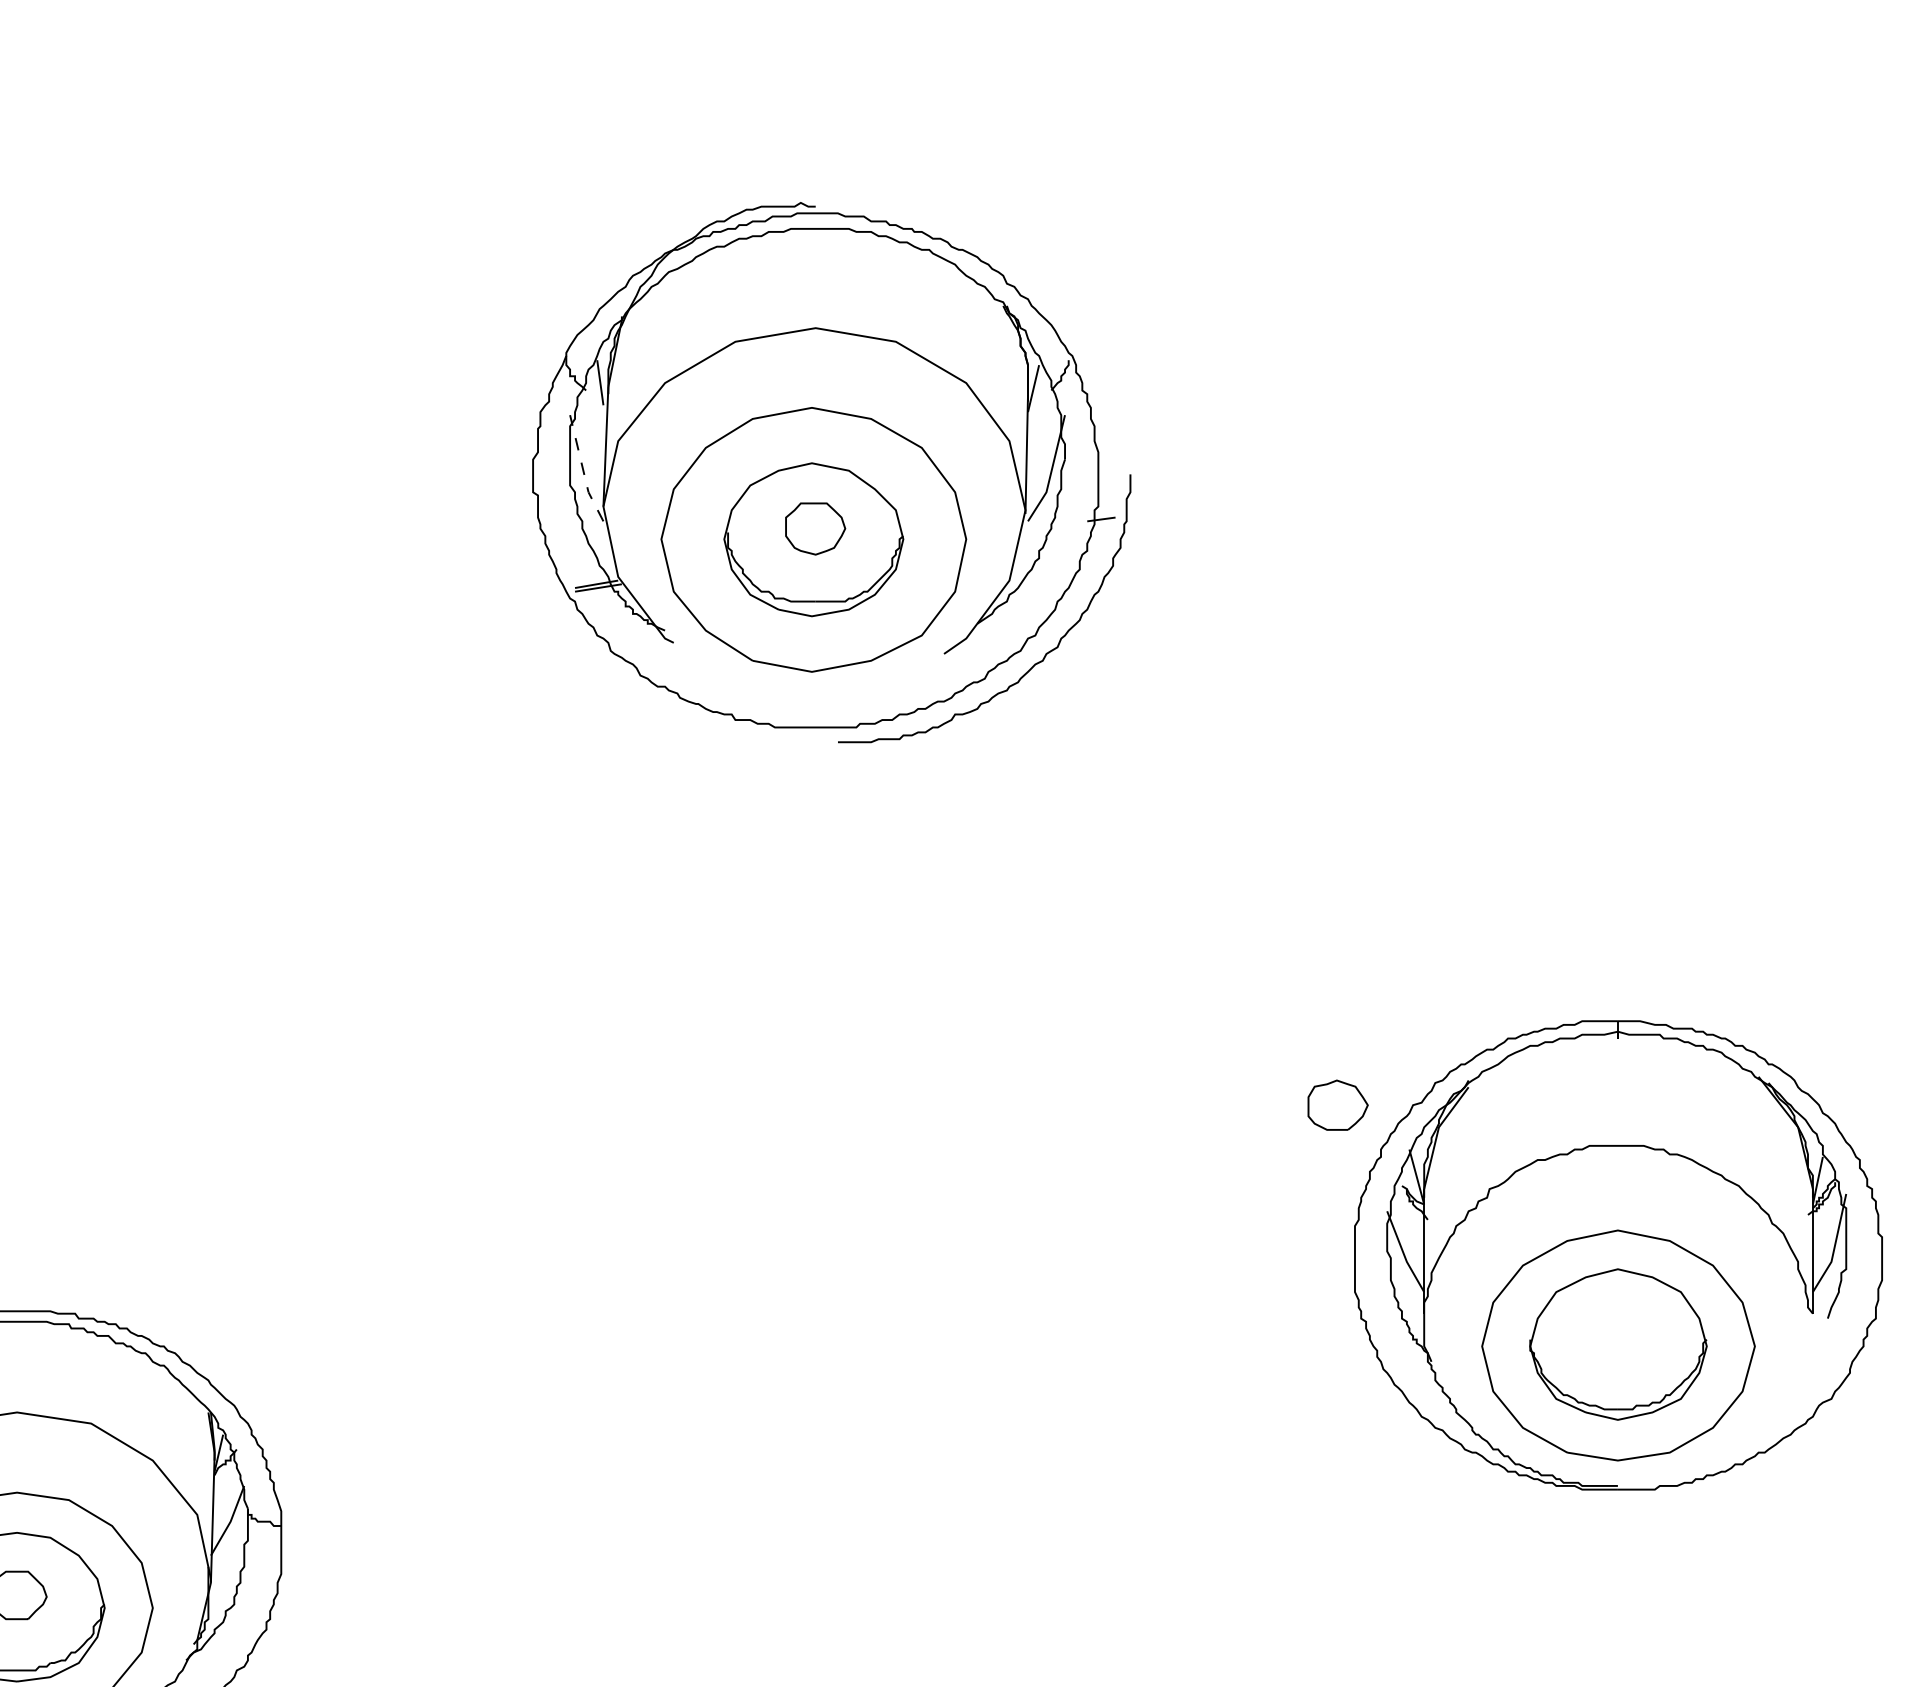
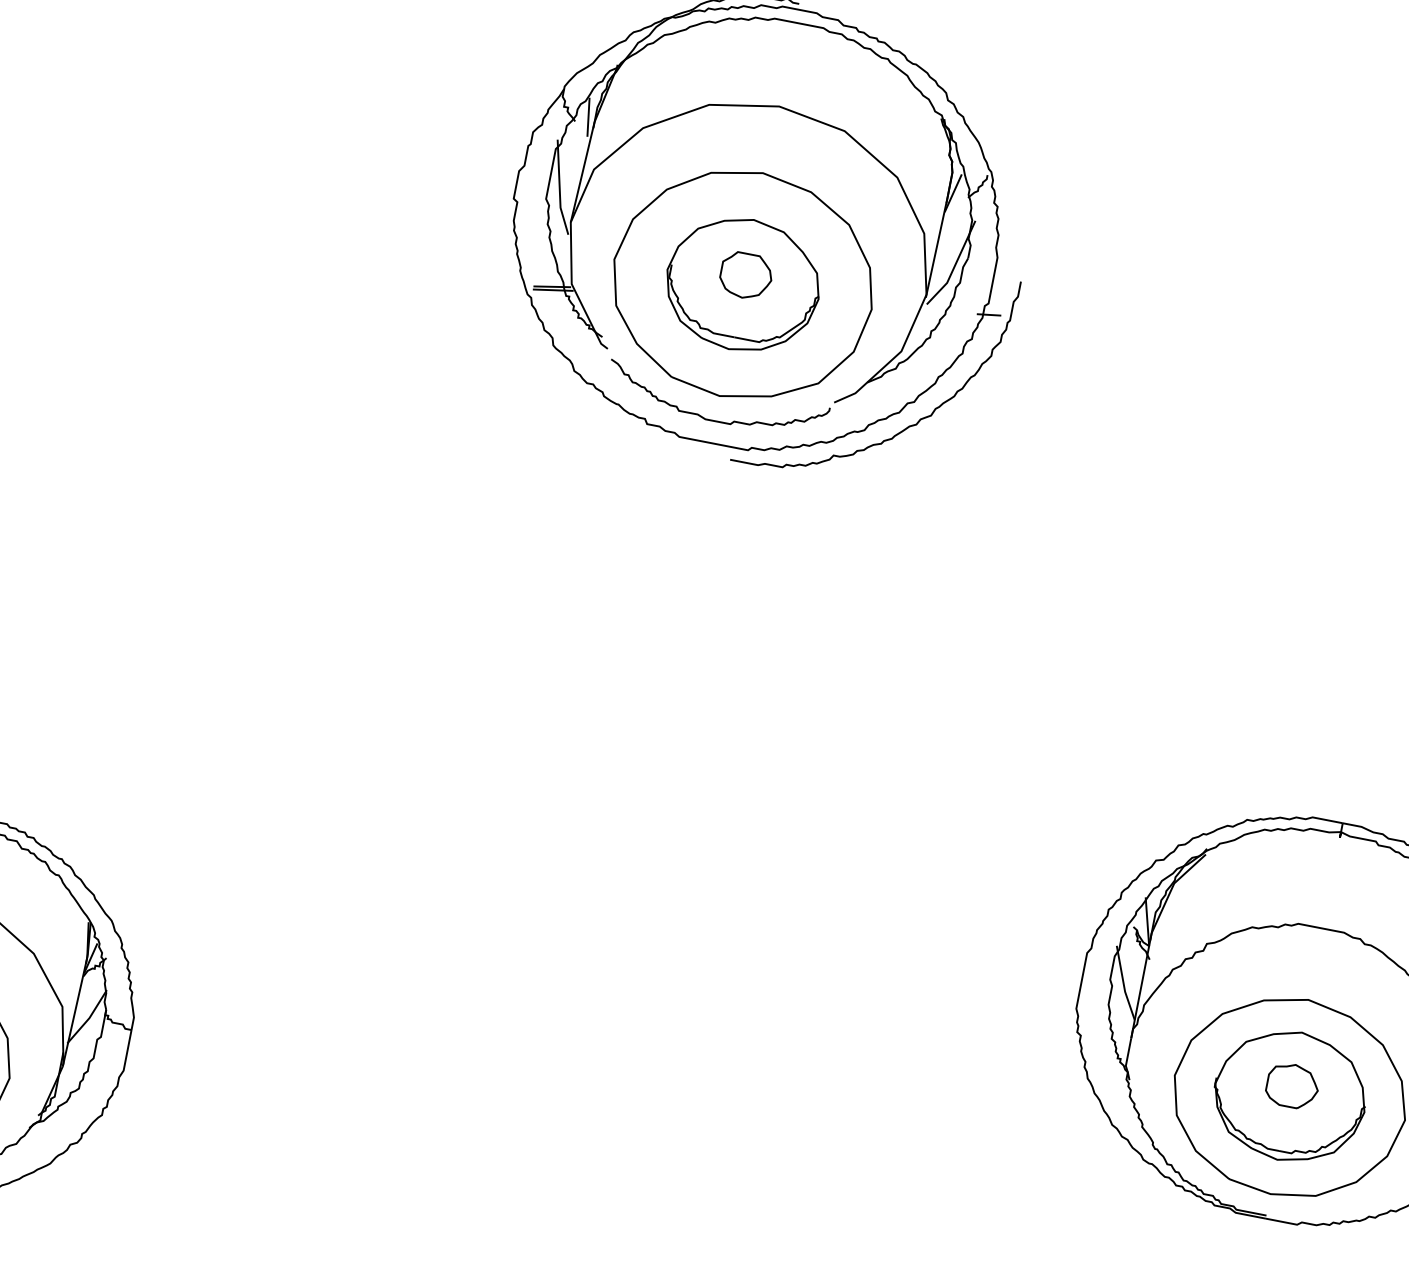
line: (583, 470) -> (559, 188), dashed -> solid
curve: (810, 700) -> (713, 419), added
part: (1337, 1104) -> (1292, 1085), moved

